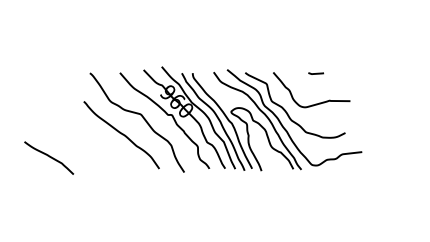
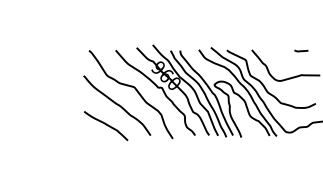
line: (315, 73) -> (300, 50), moved
curve: (49, 157) -> (106, 125), moved

